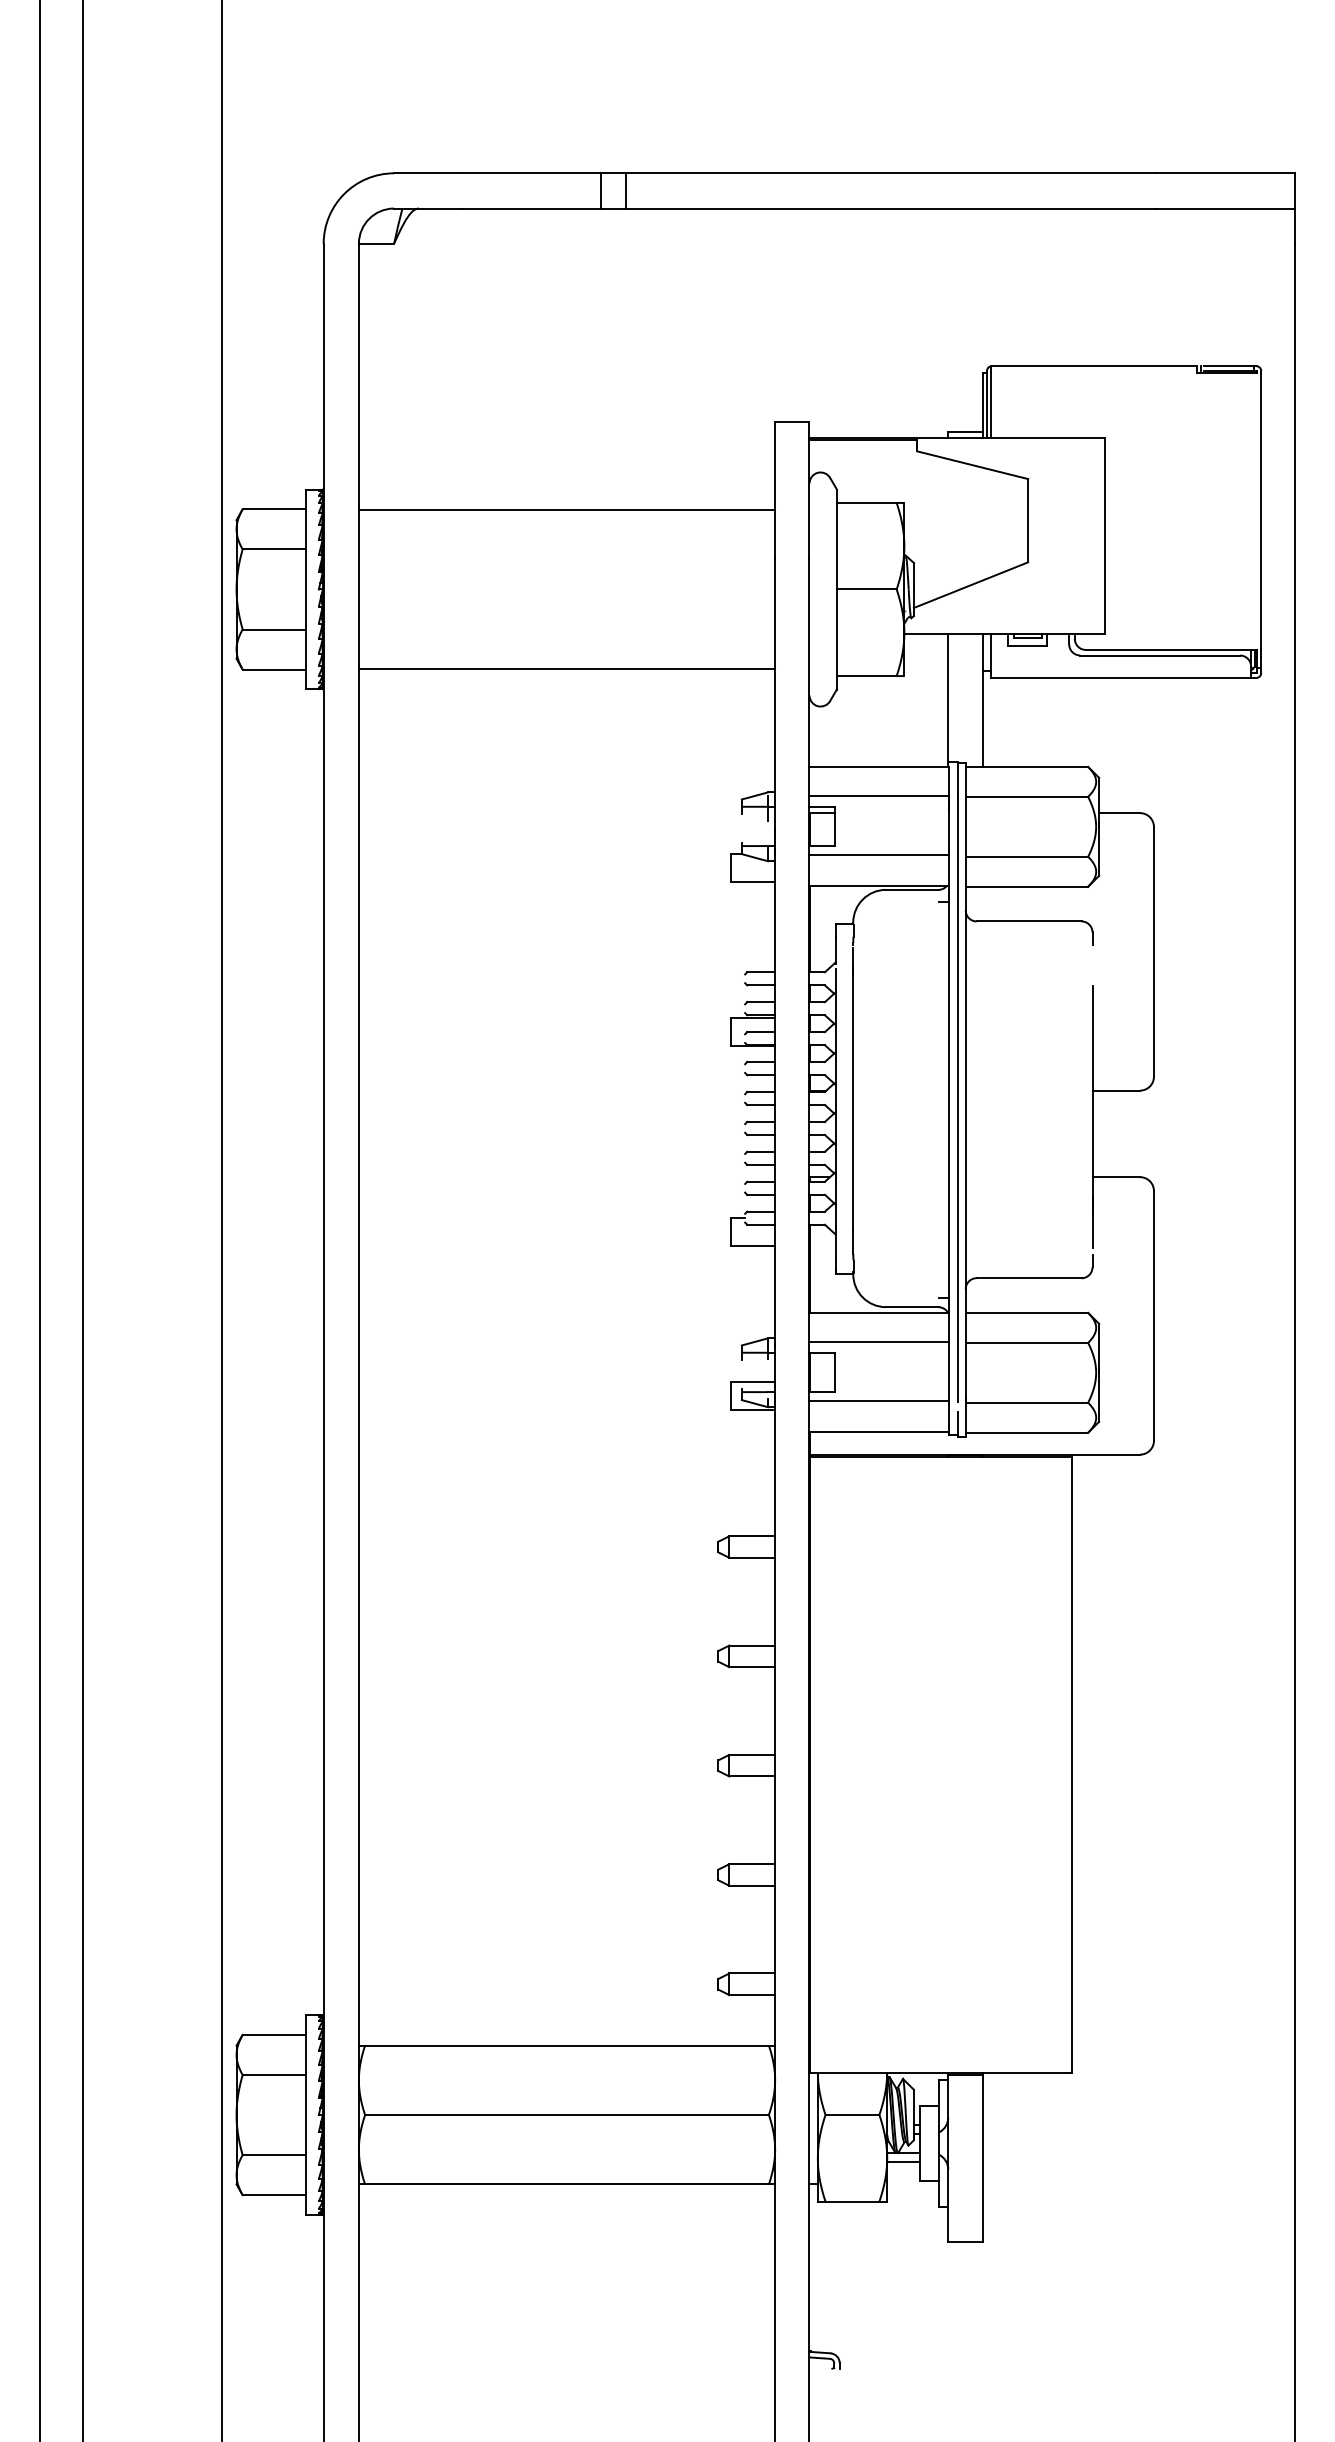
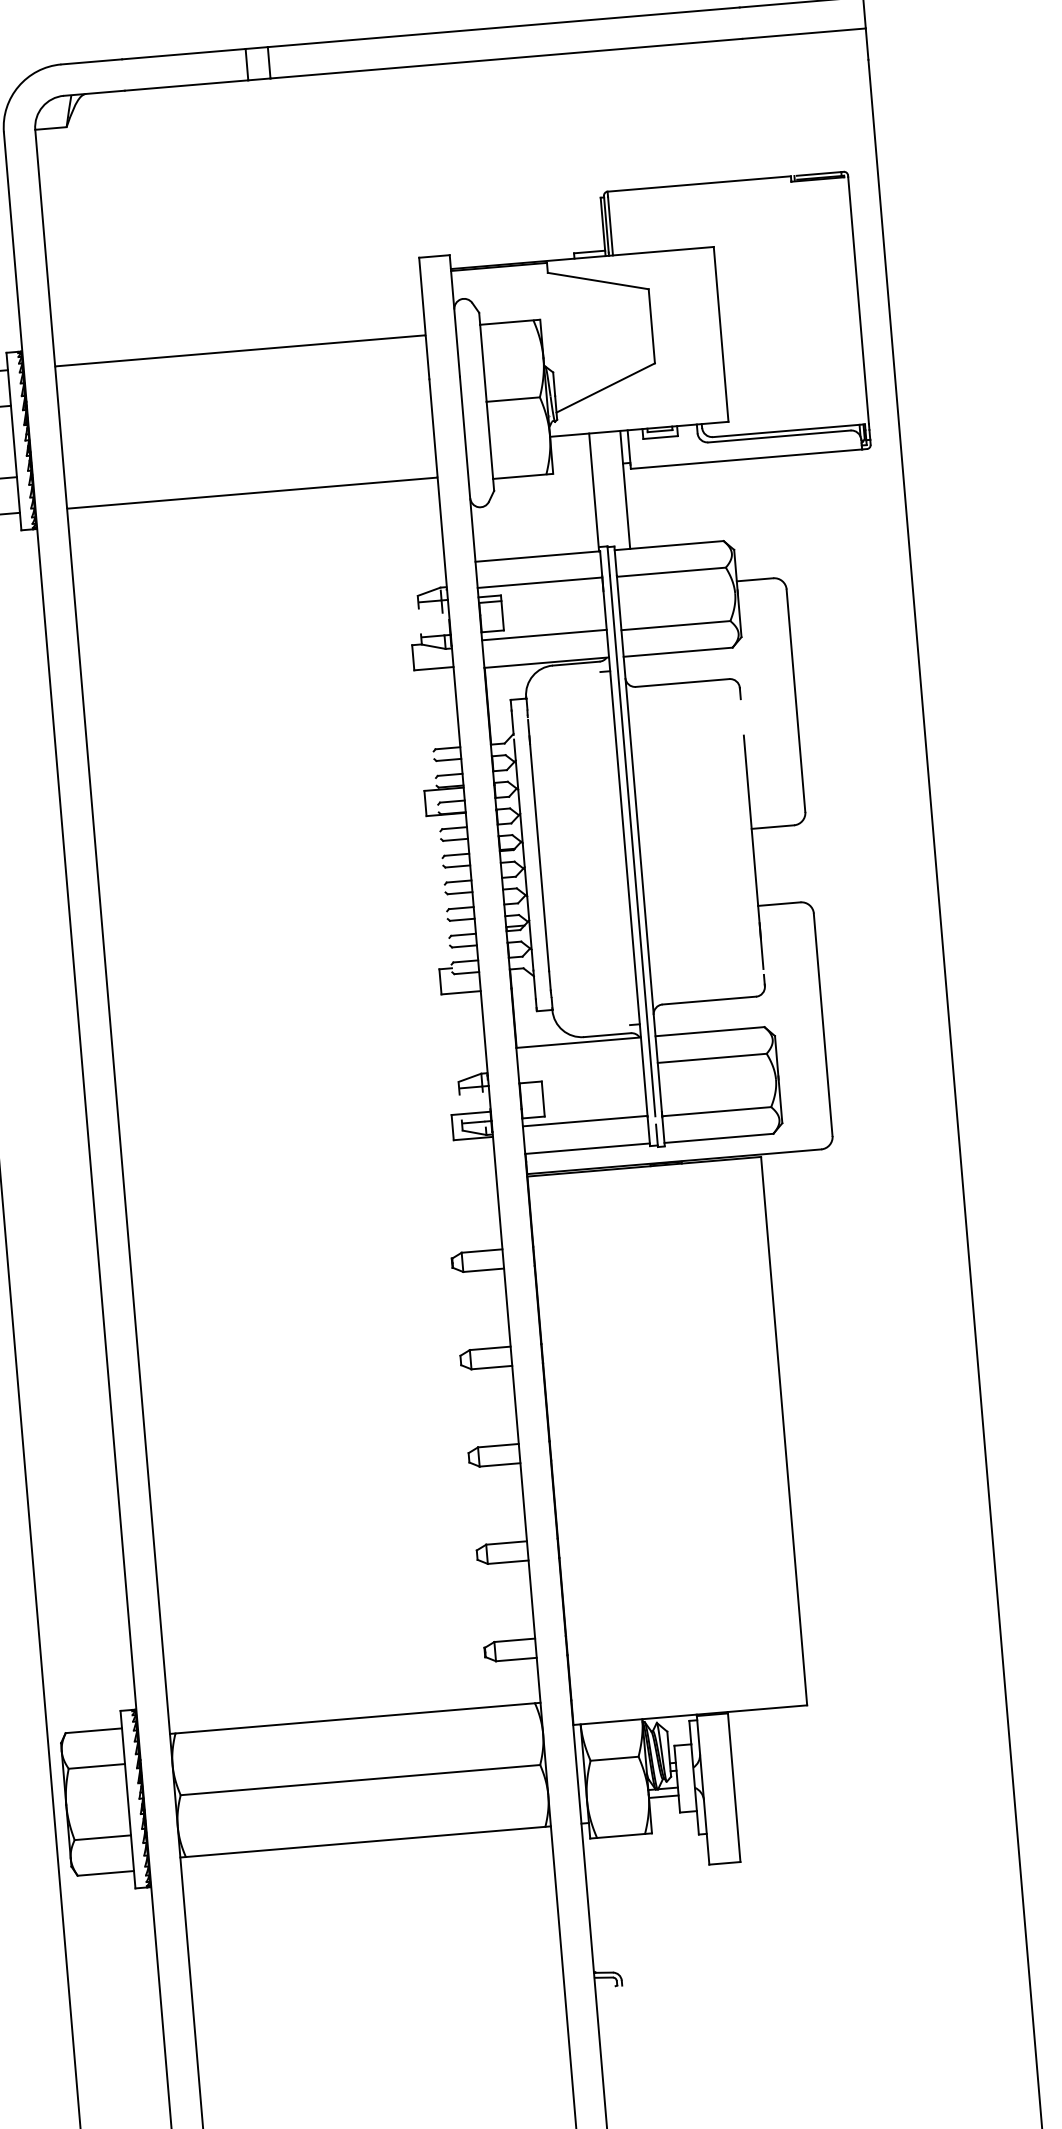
line: (879, 1342) -> (580, 1069), removed

